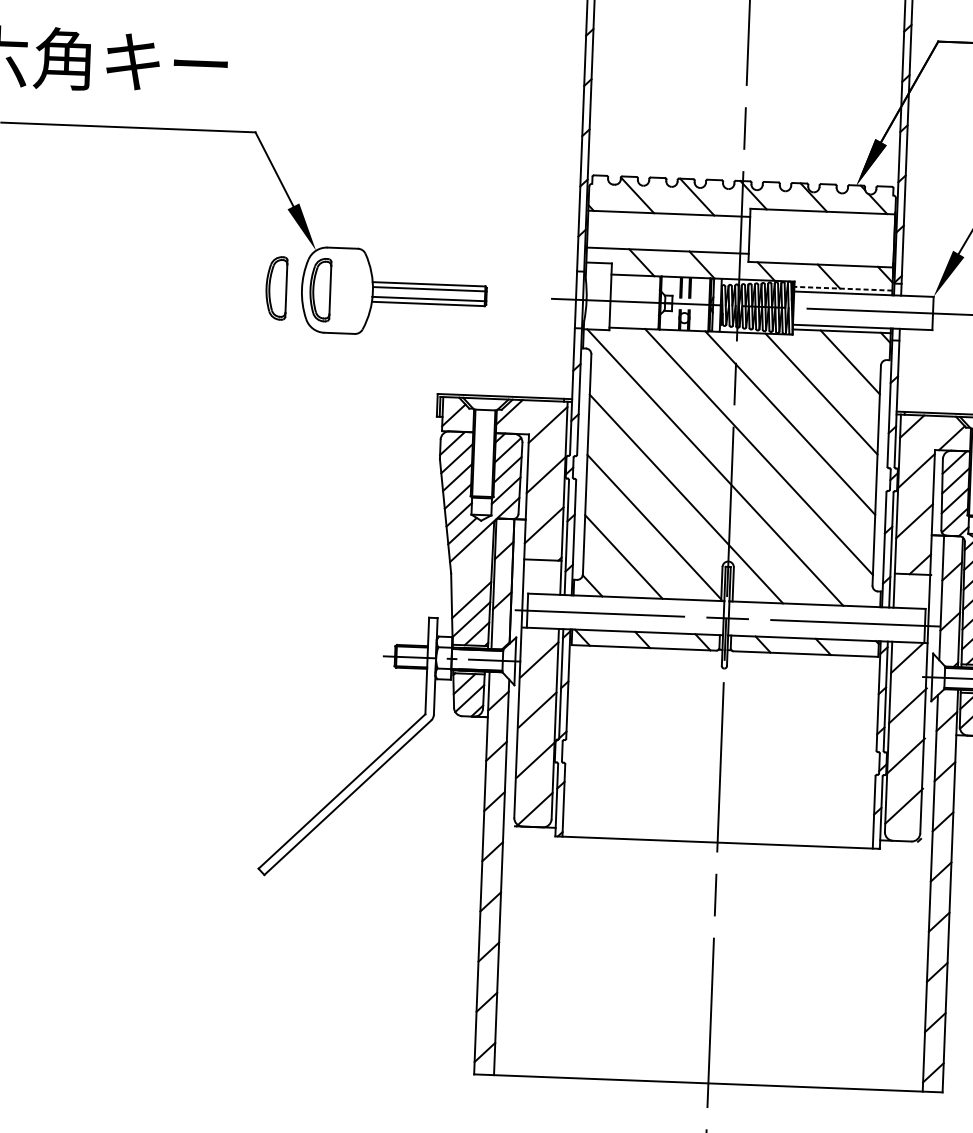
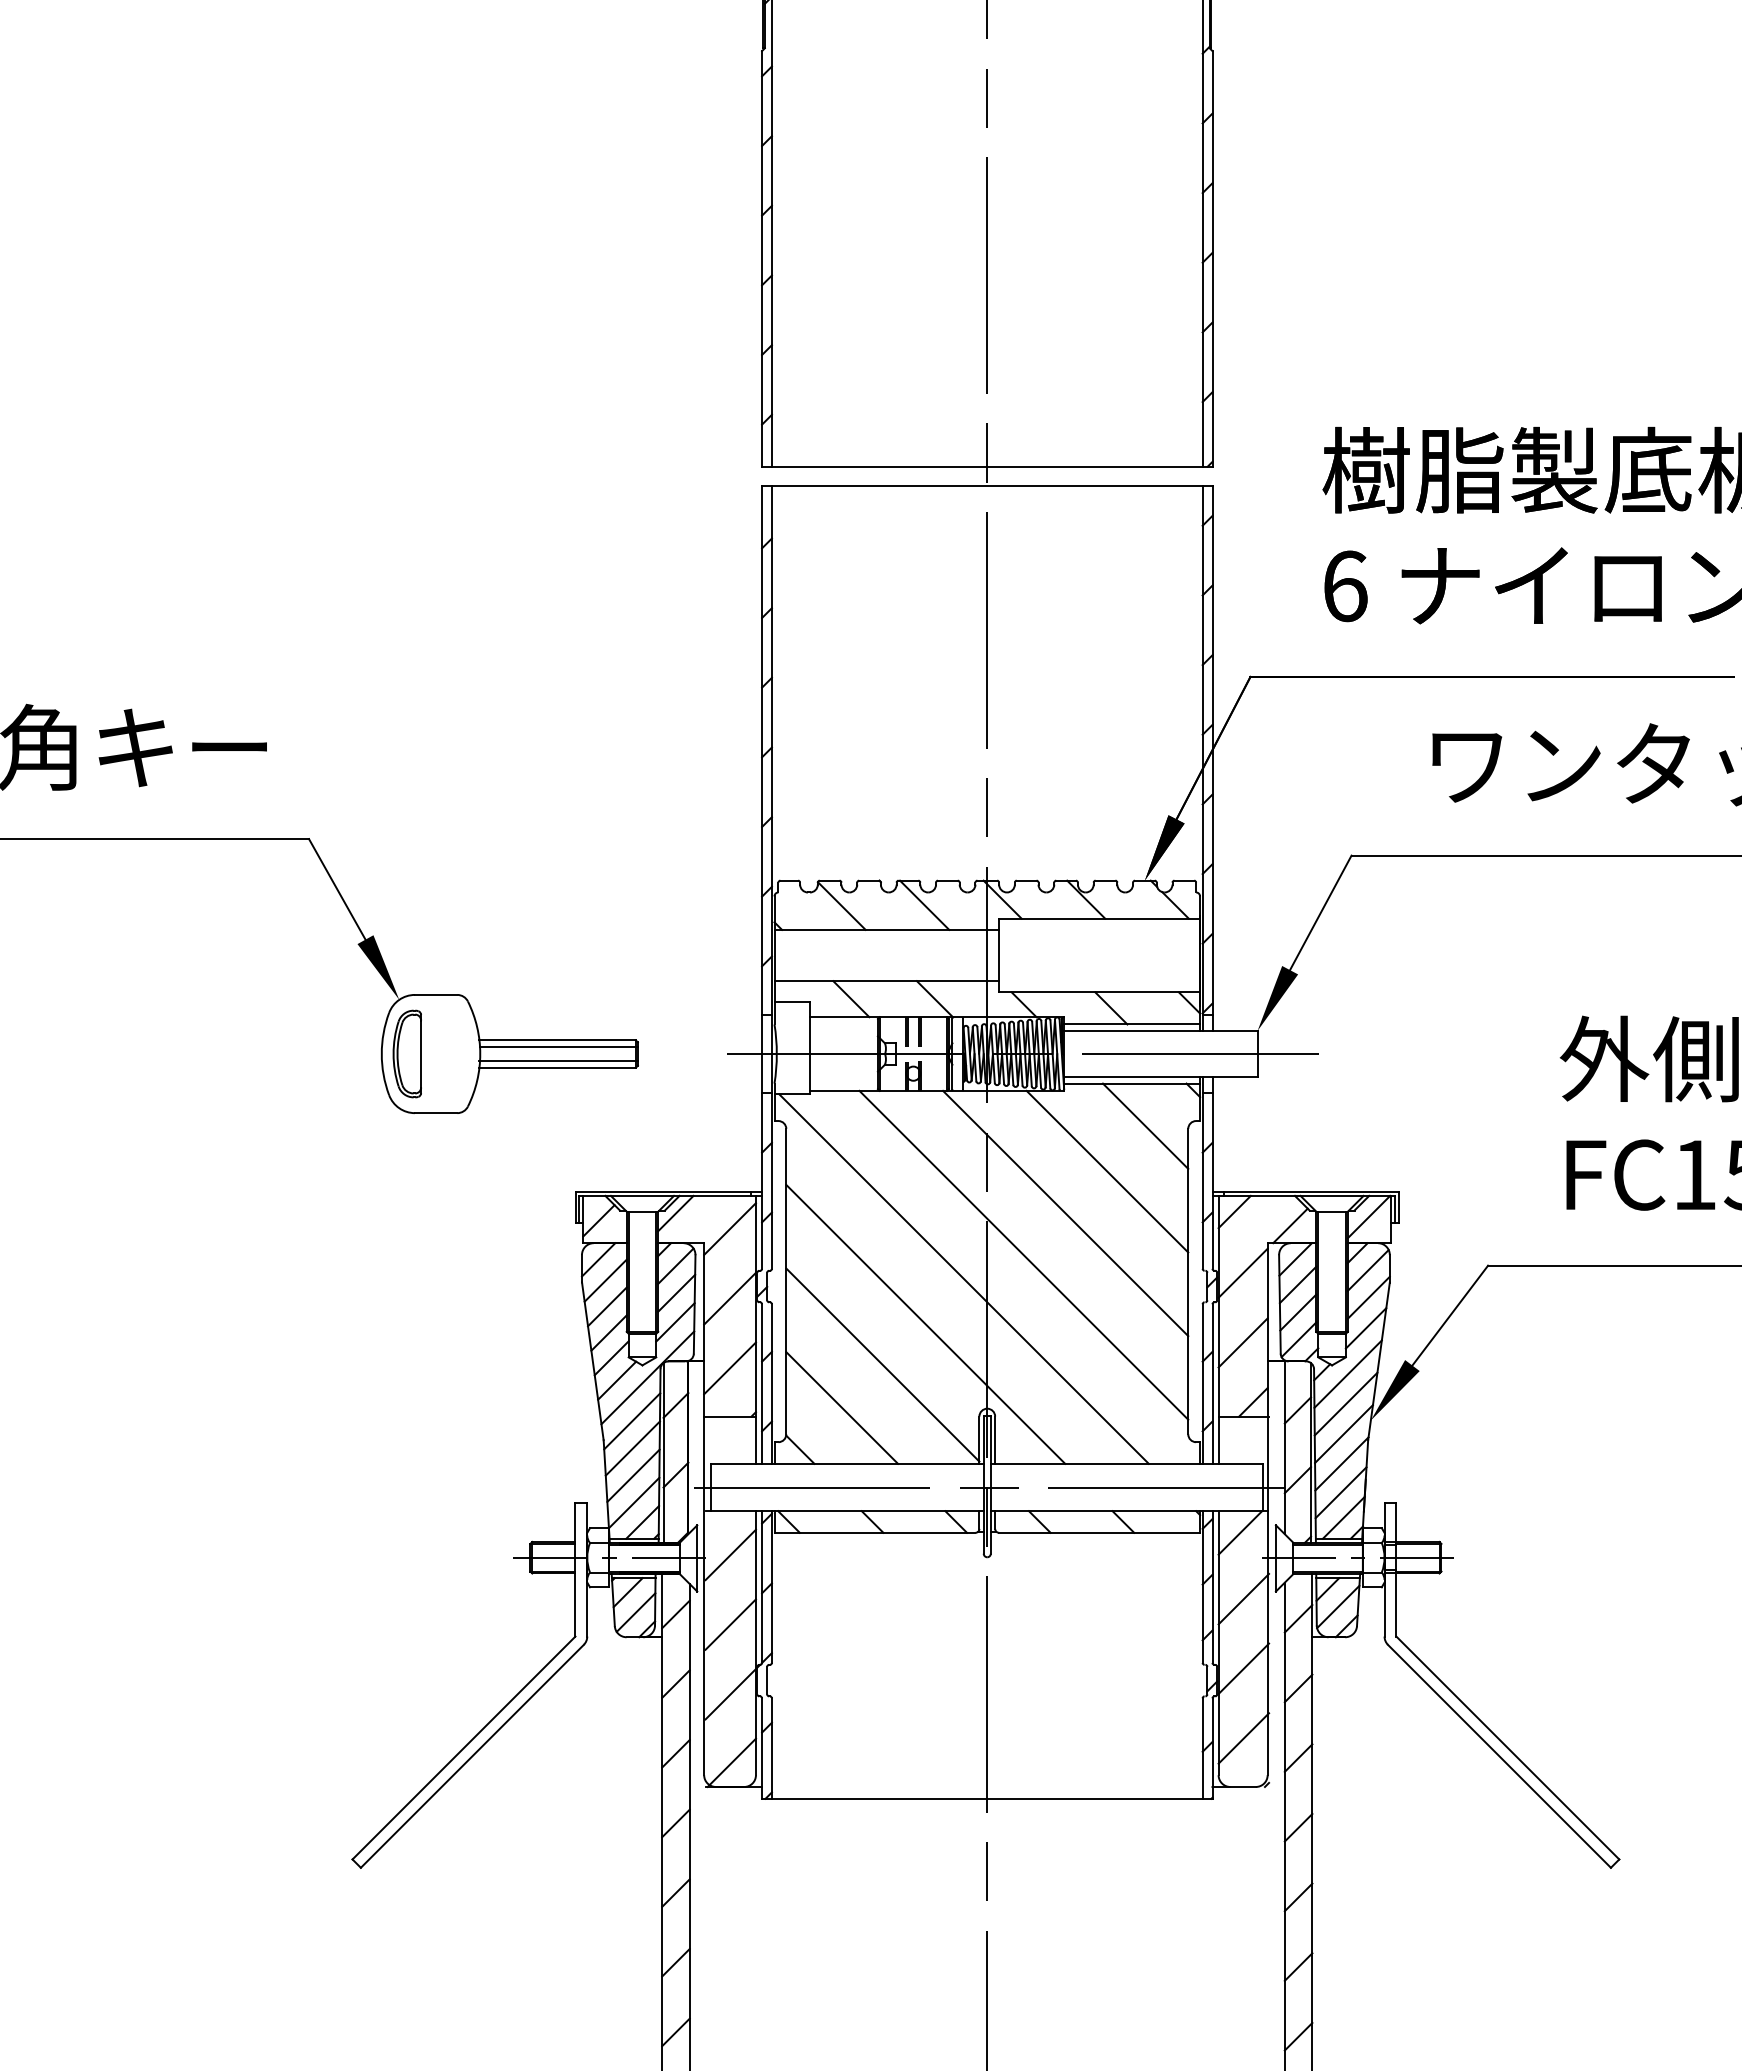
part: (275, 287) -> (345, 1053), removed
line: (843, 288) -> (1132, 1024), dashed -> solid
line: (472, 560) -> (632, 1421), added
line: (471, 580) -> (632, 1448), added

